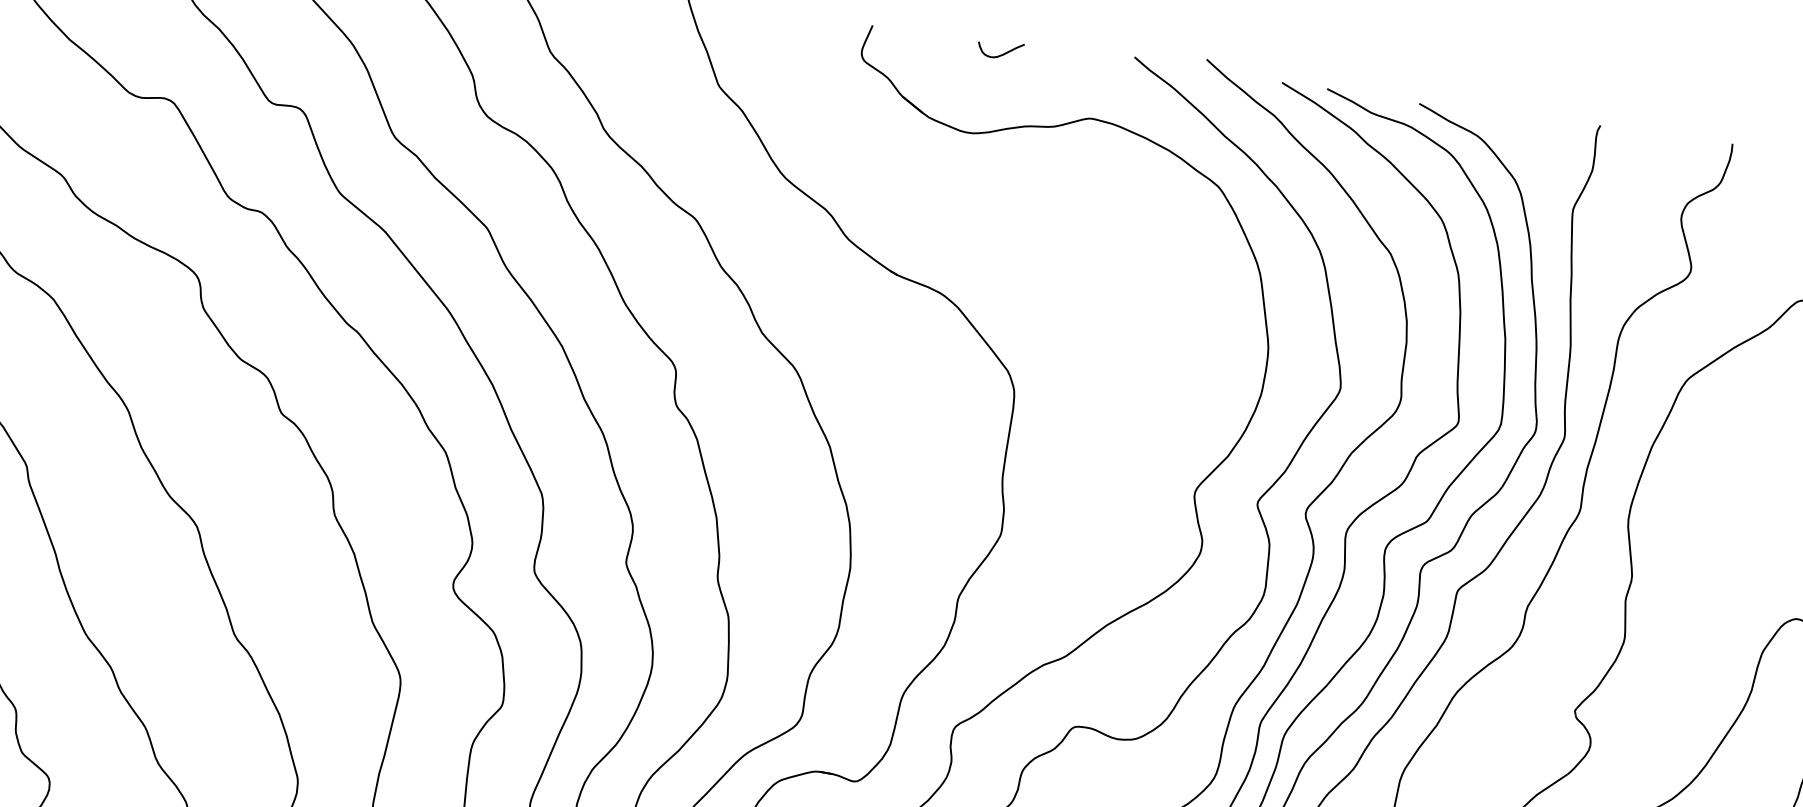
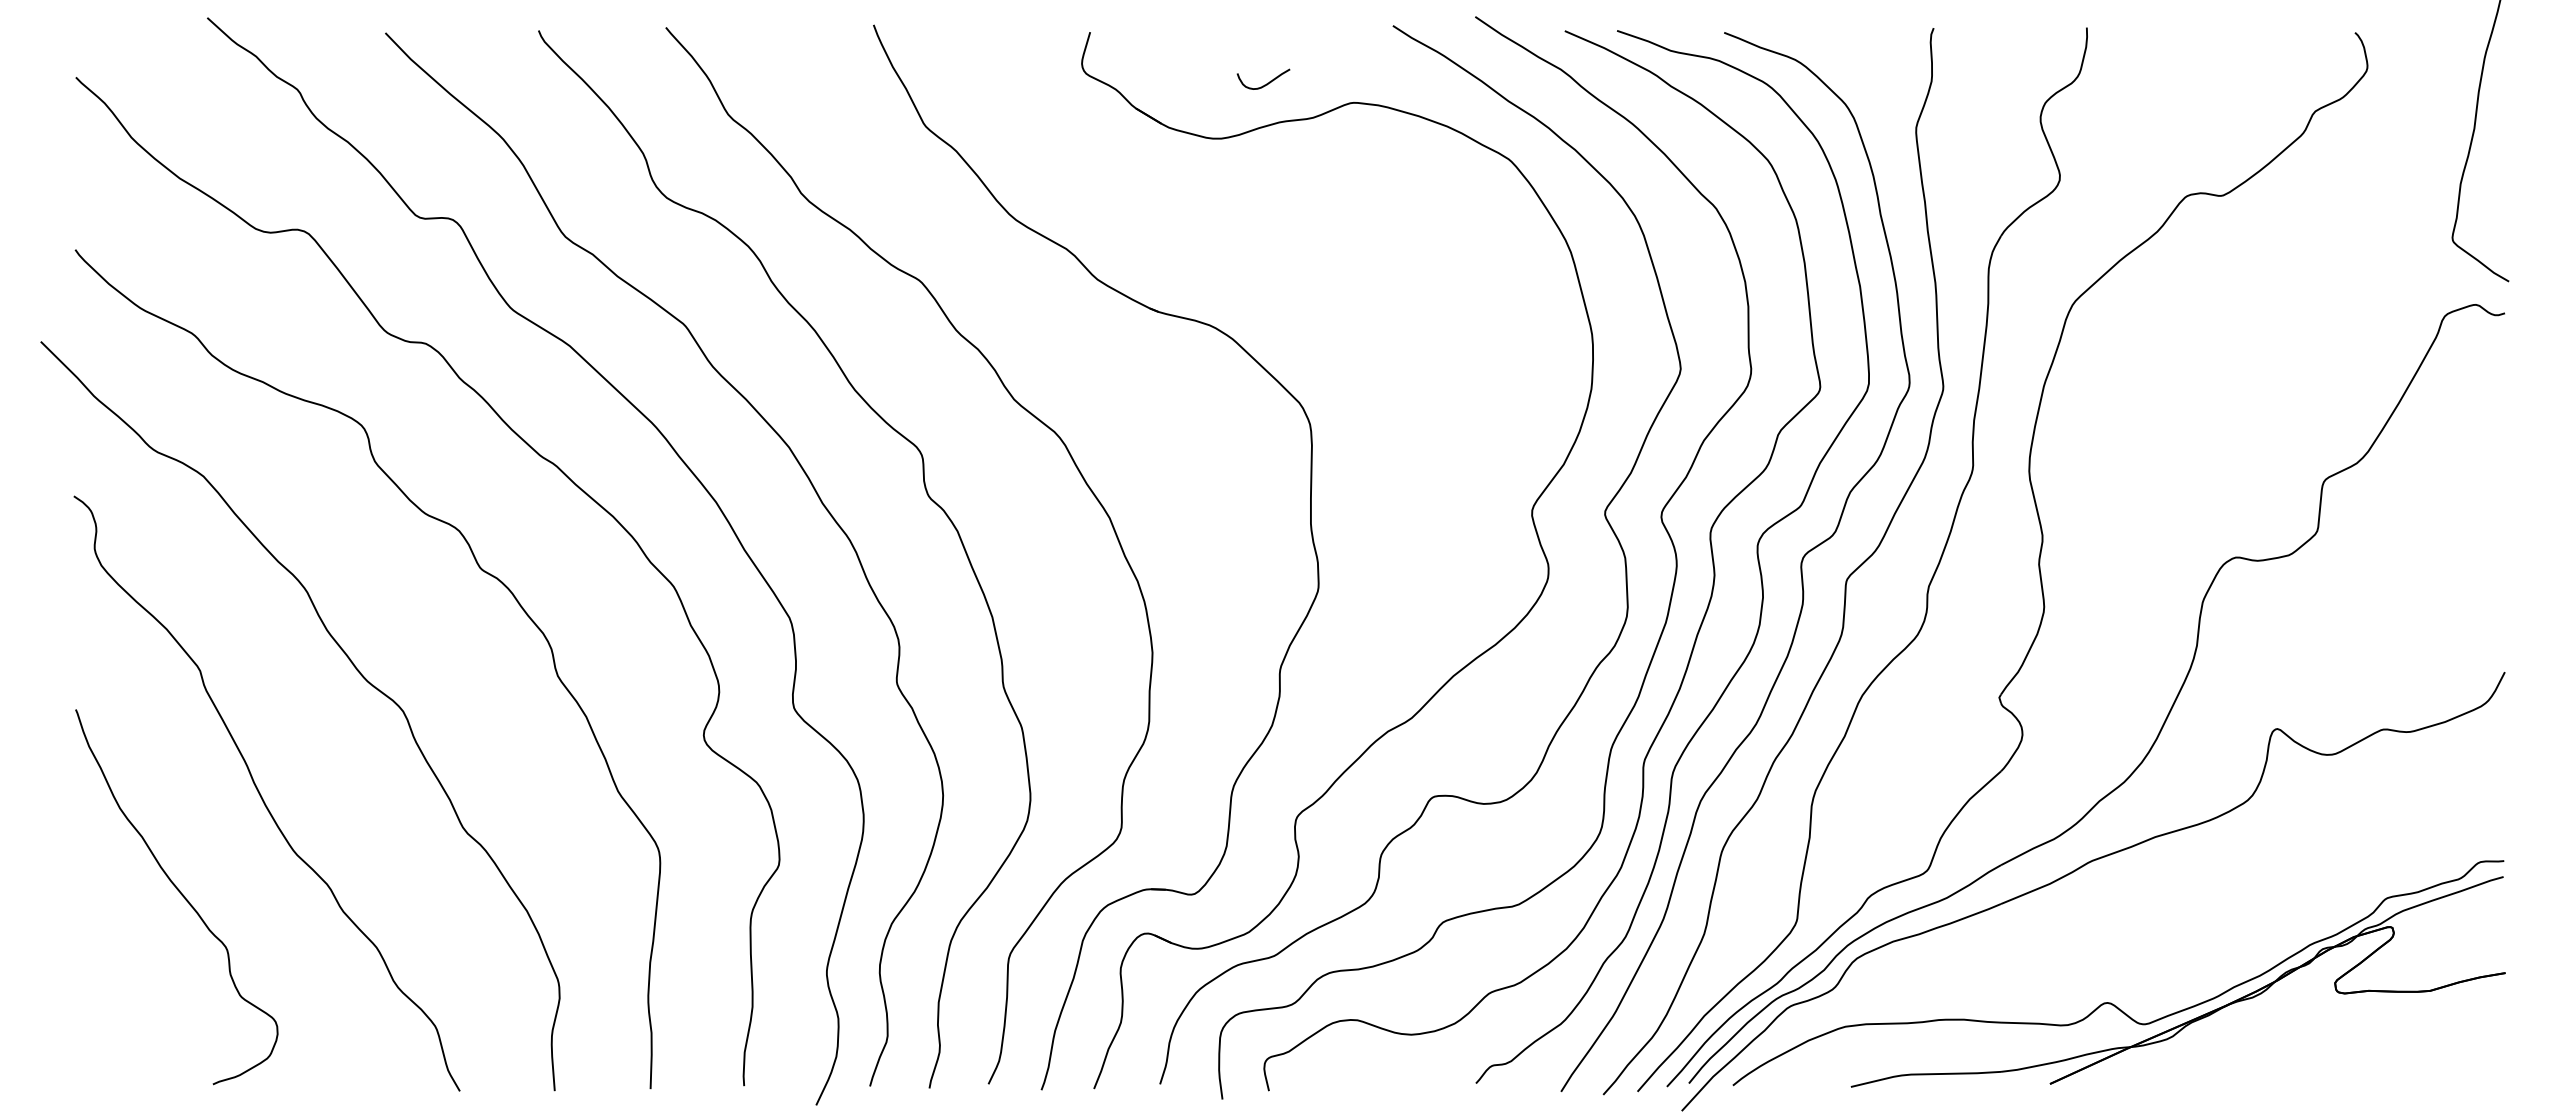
curve: (1002, 53) -> (1266, 83), moved

